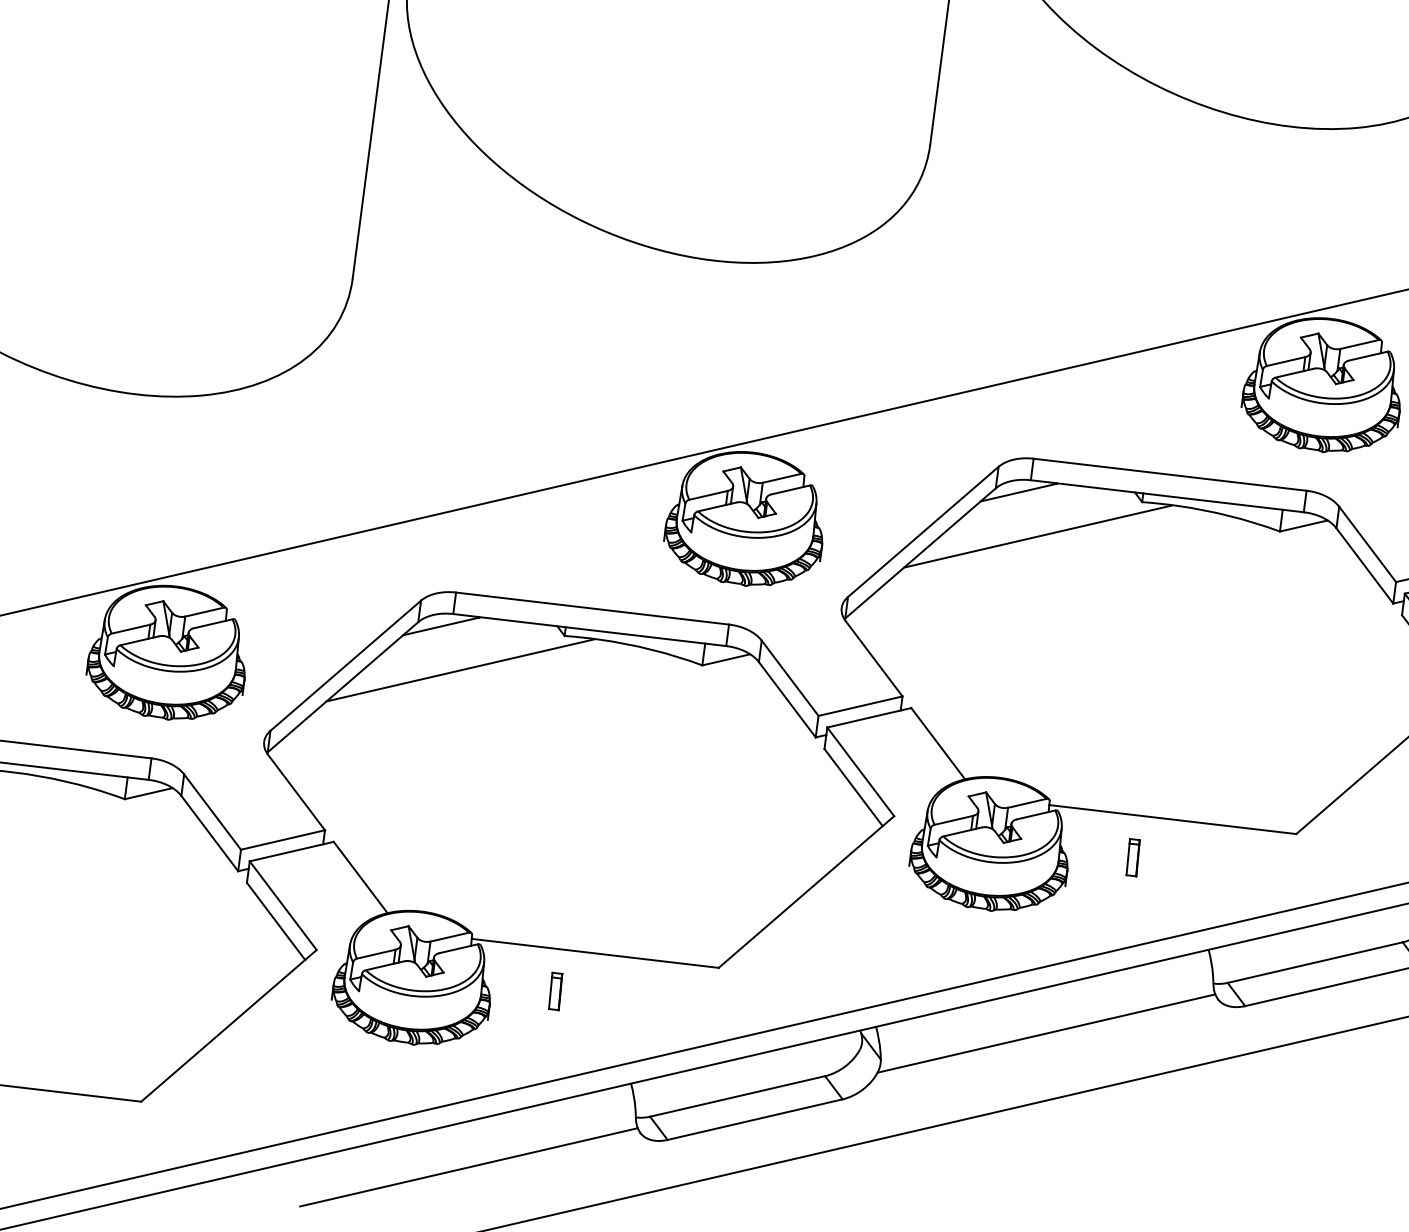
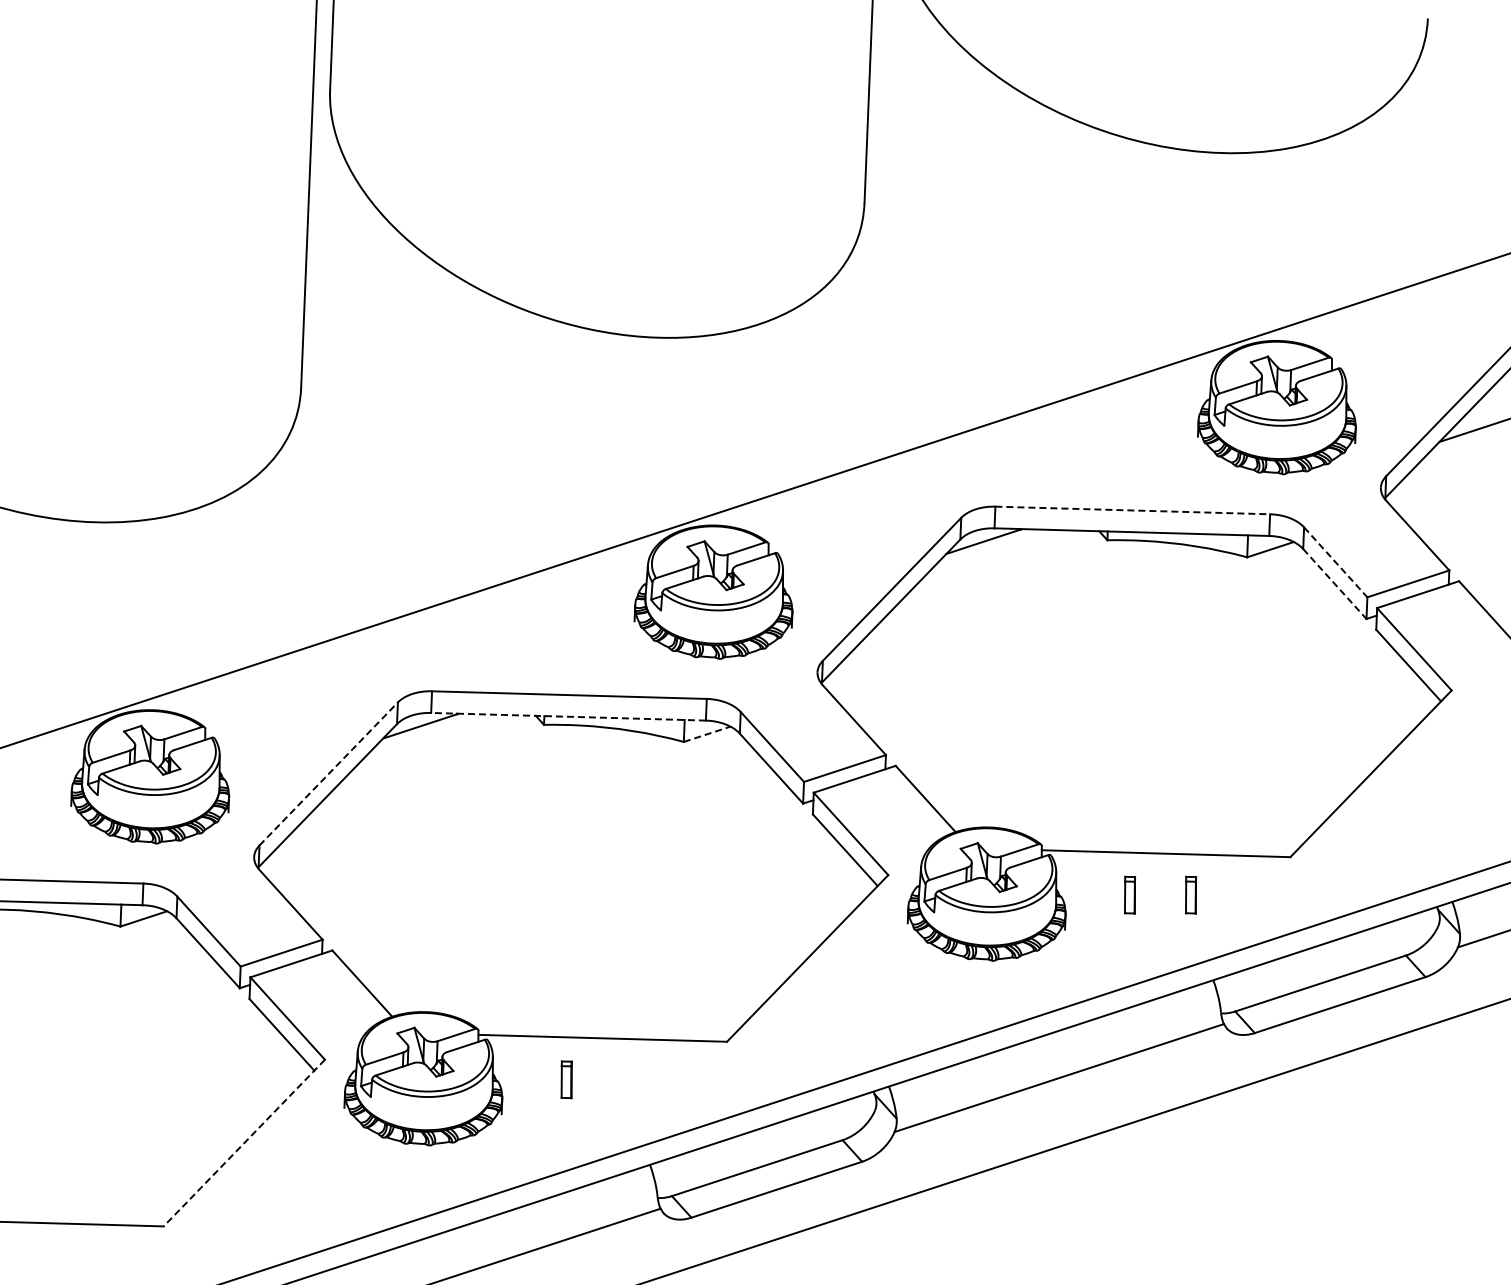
line: (1170, 474) -> (1133, 510), solid -> dashed
line: (1037, 536) -> (1006, 583), removed
line: (1368, 544) -> (1336, 562), solid -> dashed
line: (1365, 566) -> (1335, 584), solid -> dashed
line: (589, 629) -> (568, 716), solid -> dashed
line: (726, 660) -> (707, 734), solid -> dashed
line: (345, 665) -> (328, 773), solid -> dashed
line: (459, 670) -> (442, 768), removed
part: (1194, 862) -> (1191, 894), added
line: (229, 1026) -> (244, 1143), solid -> dashed

